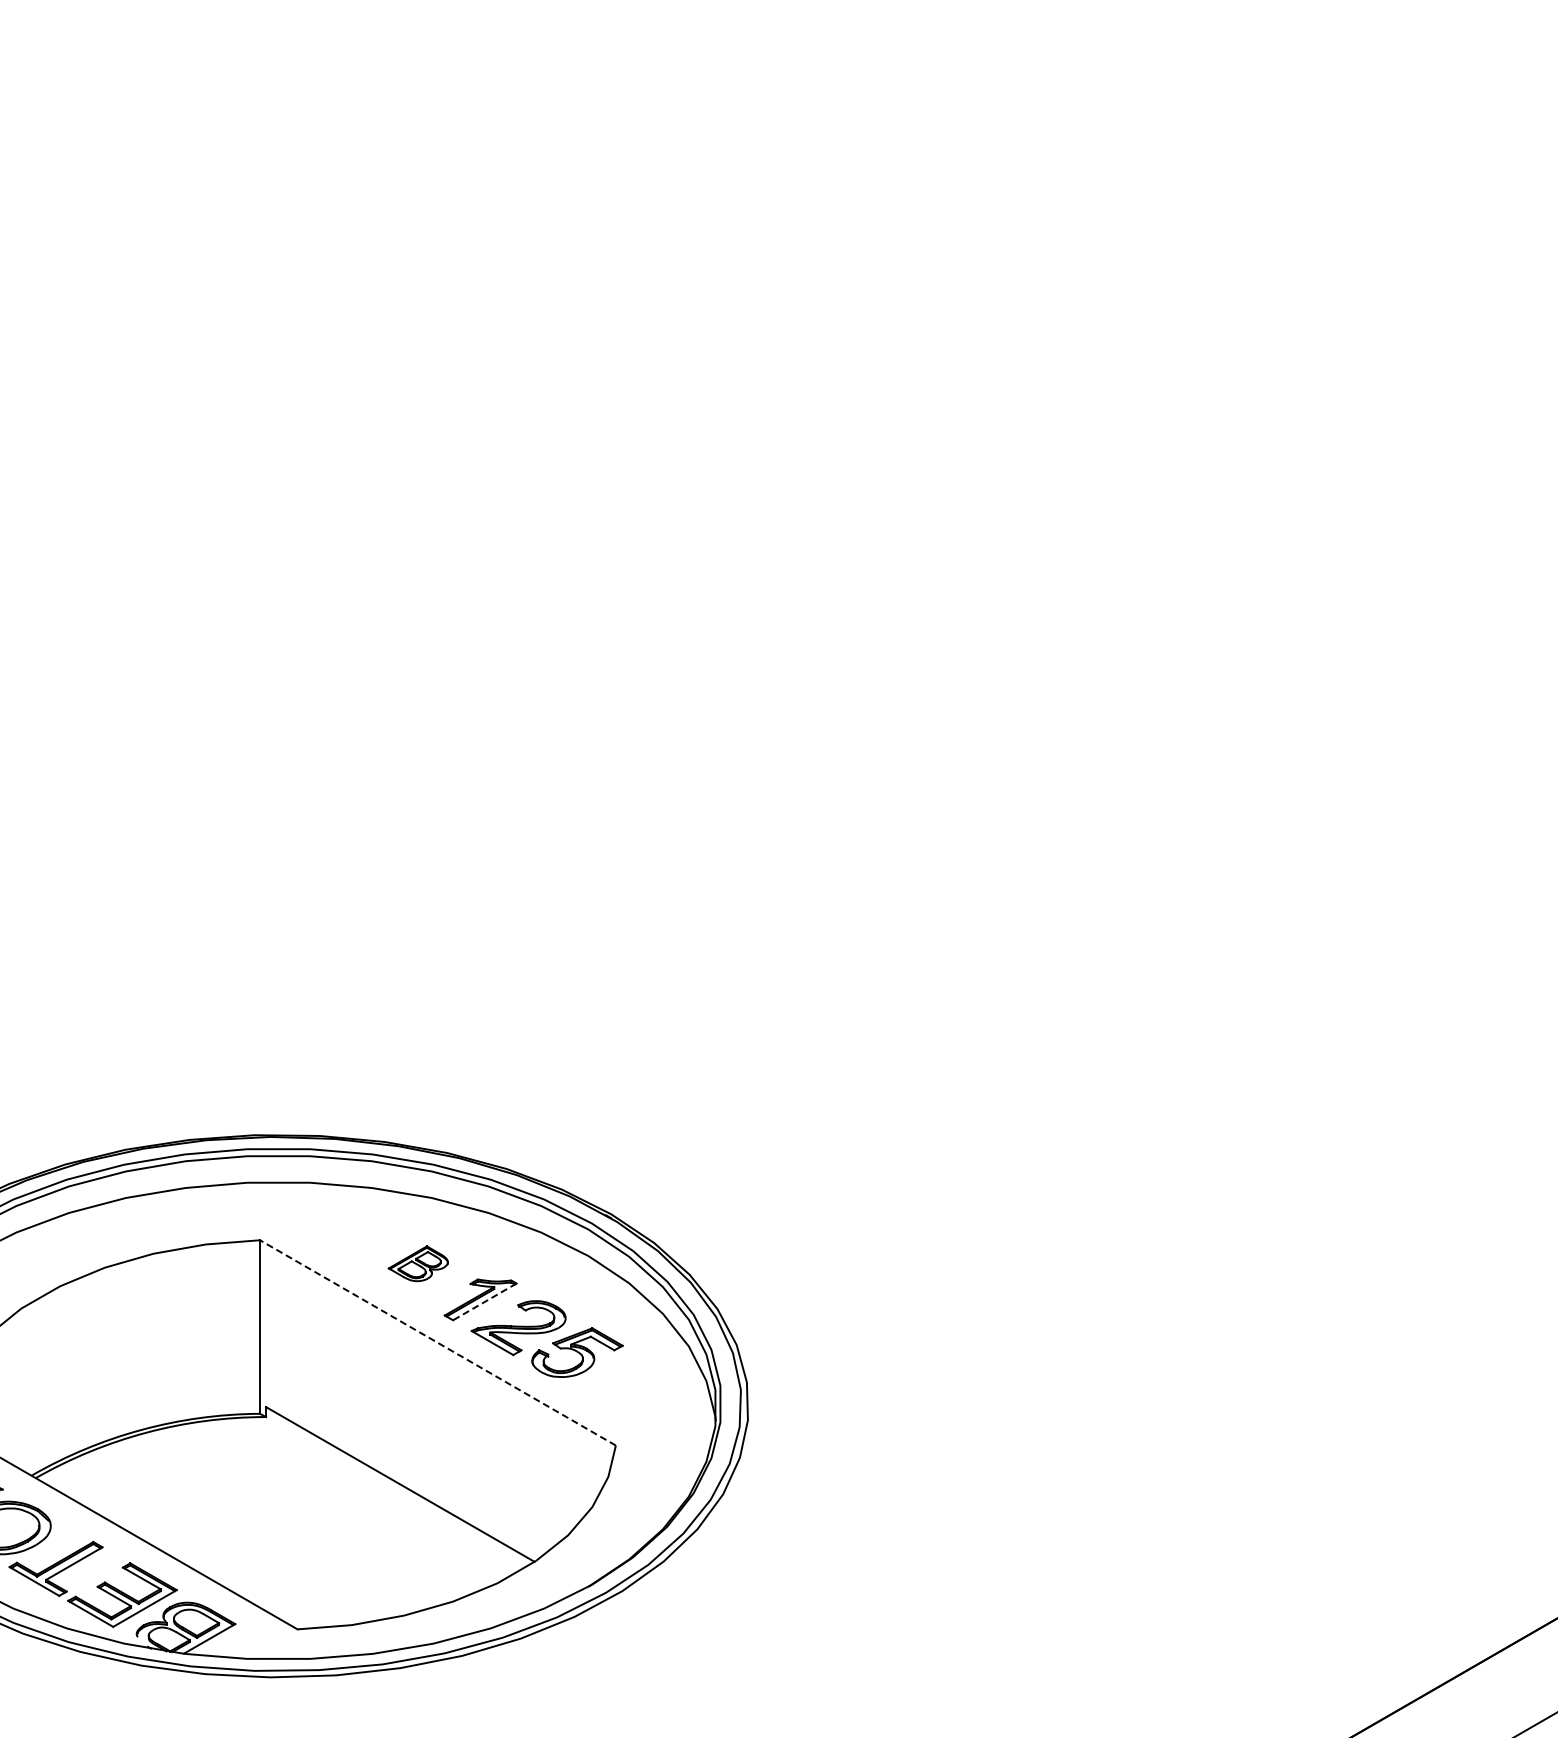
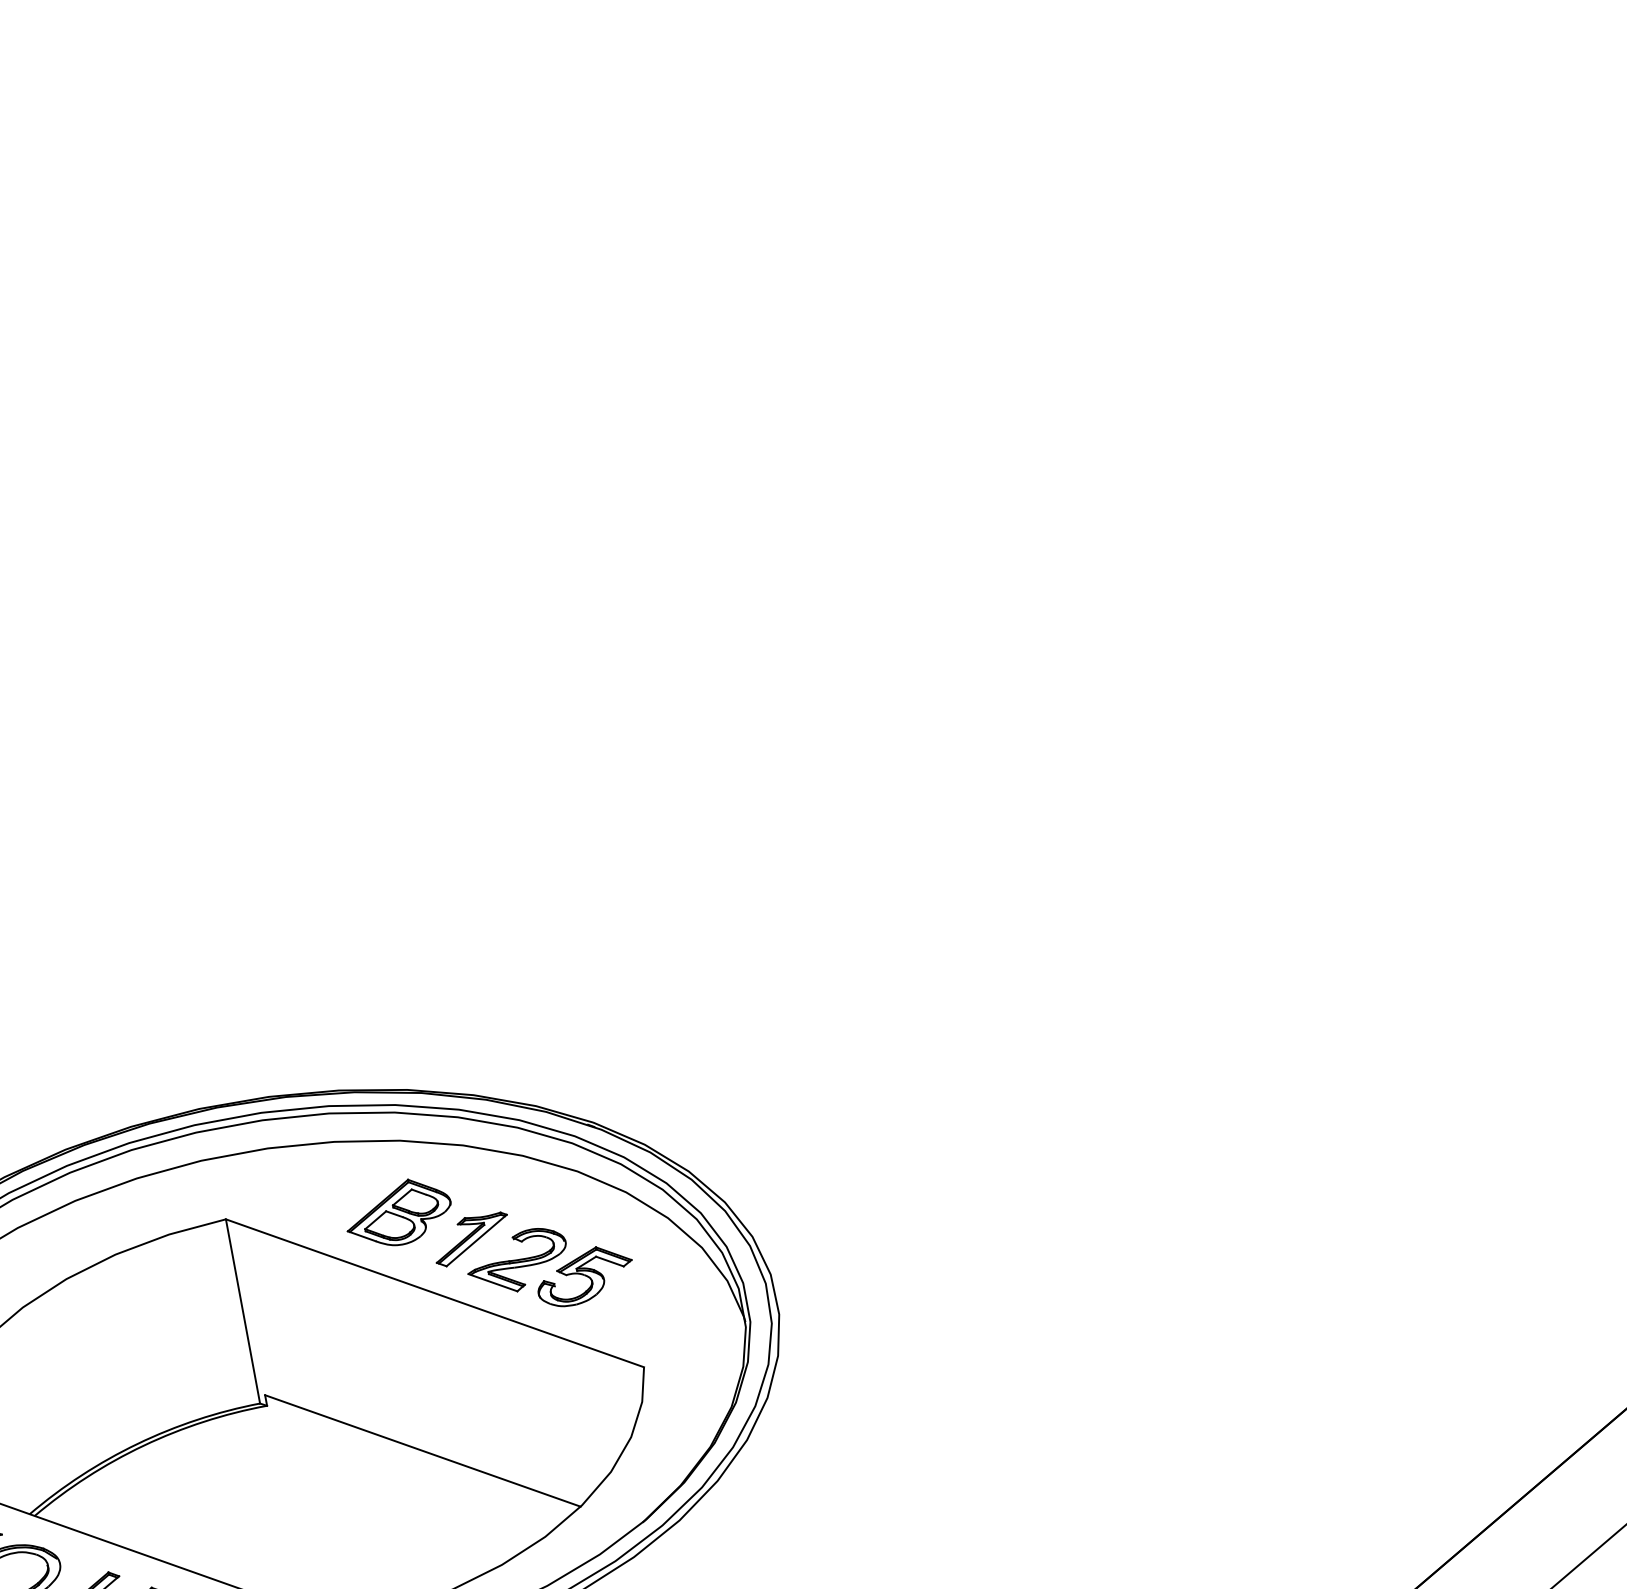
part: (418, 1263) -> (398, 1212), size x1.67
line: (484, 1301) -> (476, 1240), dashed -> solid
line: (437, 1342) -> (434, 1292), dashed -> solid

